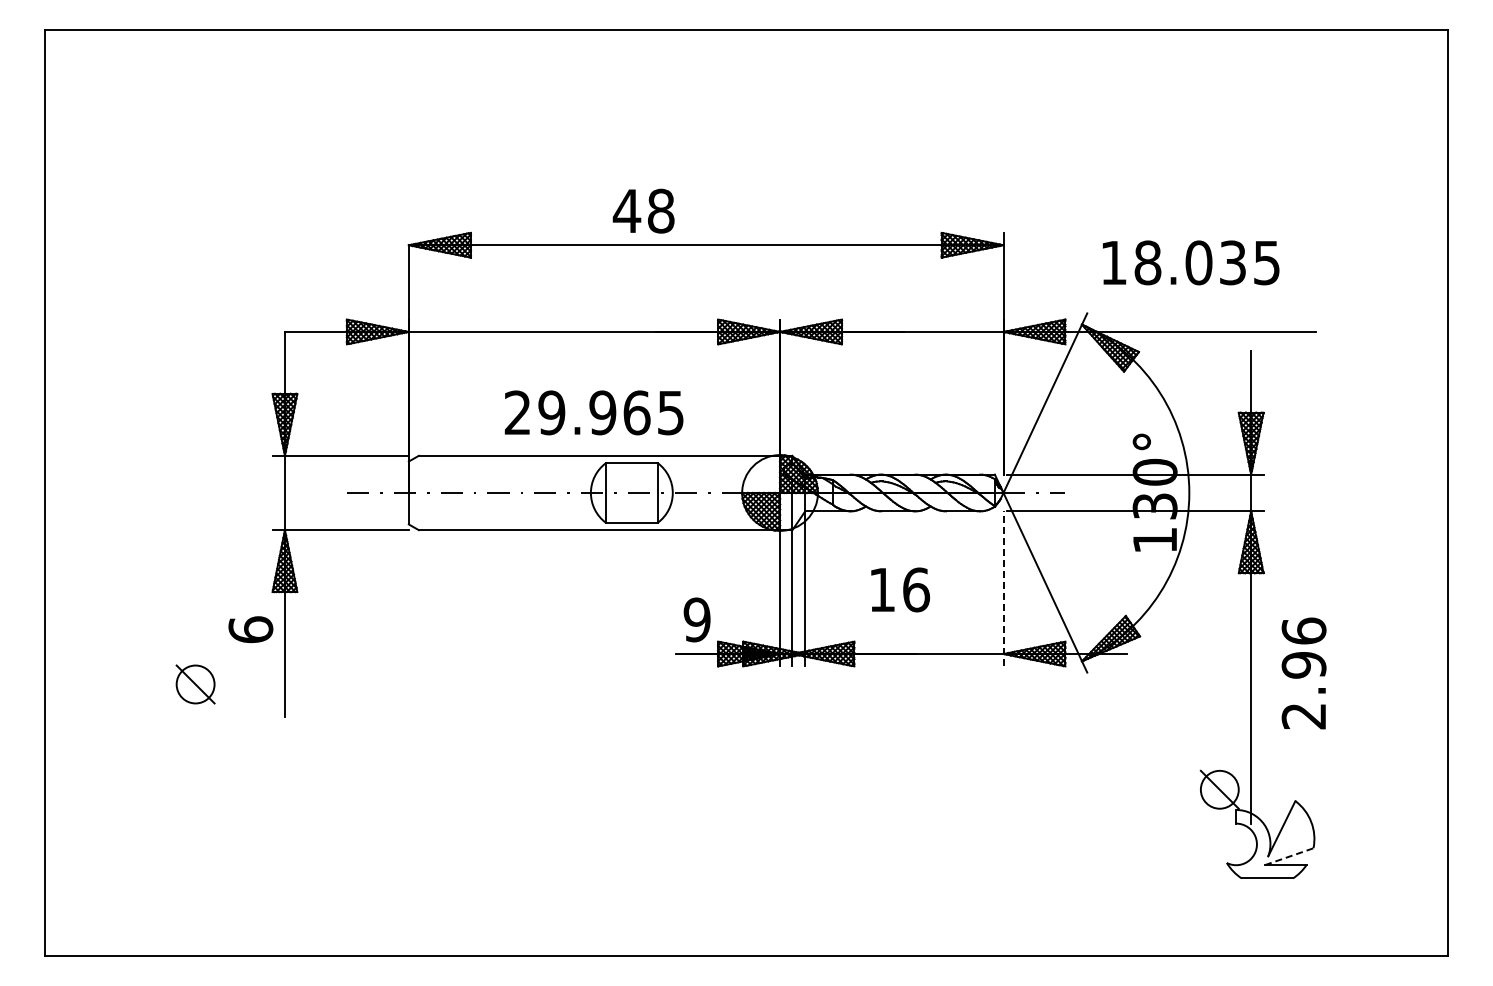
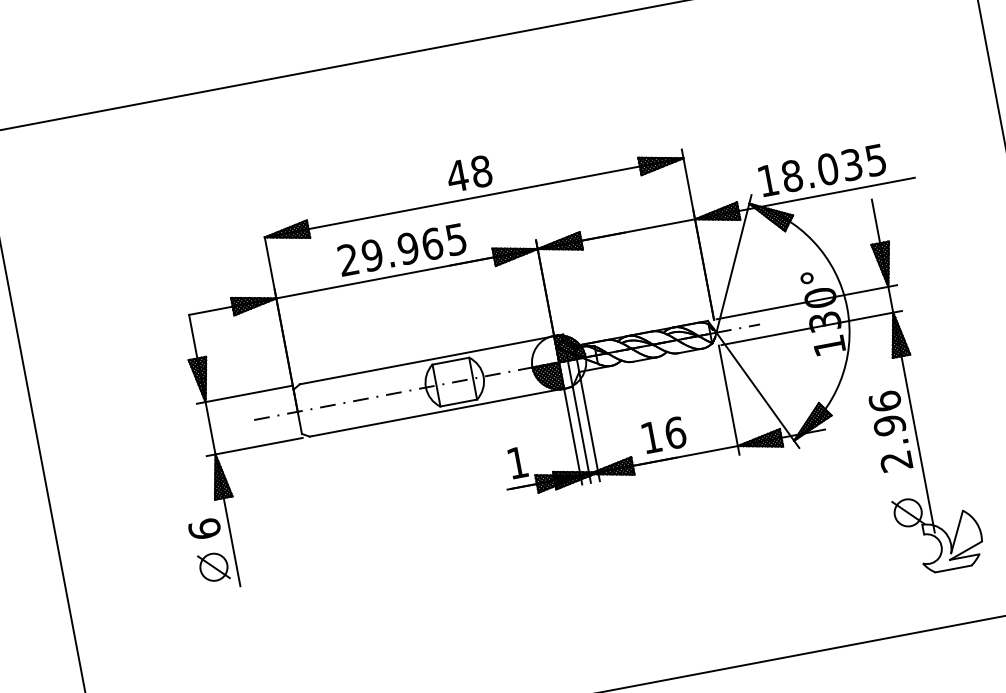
text: (643, 210) -> (469, 173), moved
text: (1190, 262) -> (822, 170), moved
text: (593, 412) -> (401, 249), moved
line: (1003, 588) -> (729, 399), dashed -> solid
text: (900, 589) -> (664, 434), moved
text: (696, 619) -> (517, 462), 9 -> 1
text: (1303, 673) -> (890, 431), moved
part: (195, 684) -> (213, 567), moved
line: (1289, 856) -> (966, 550), dashed -> solid

